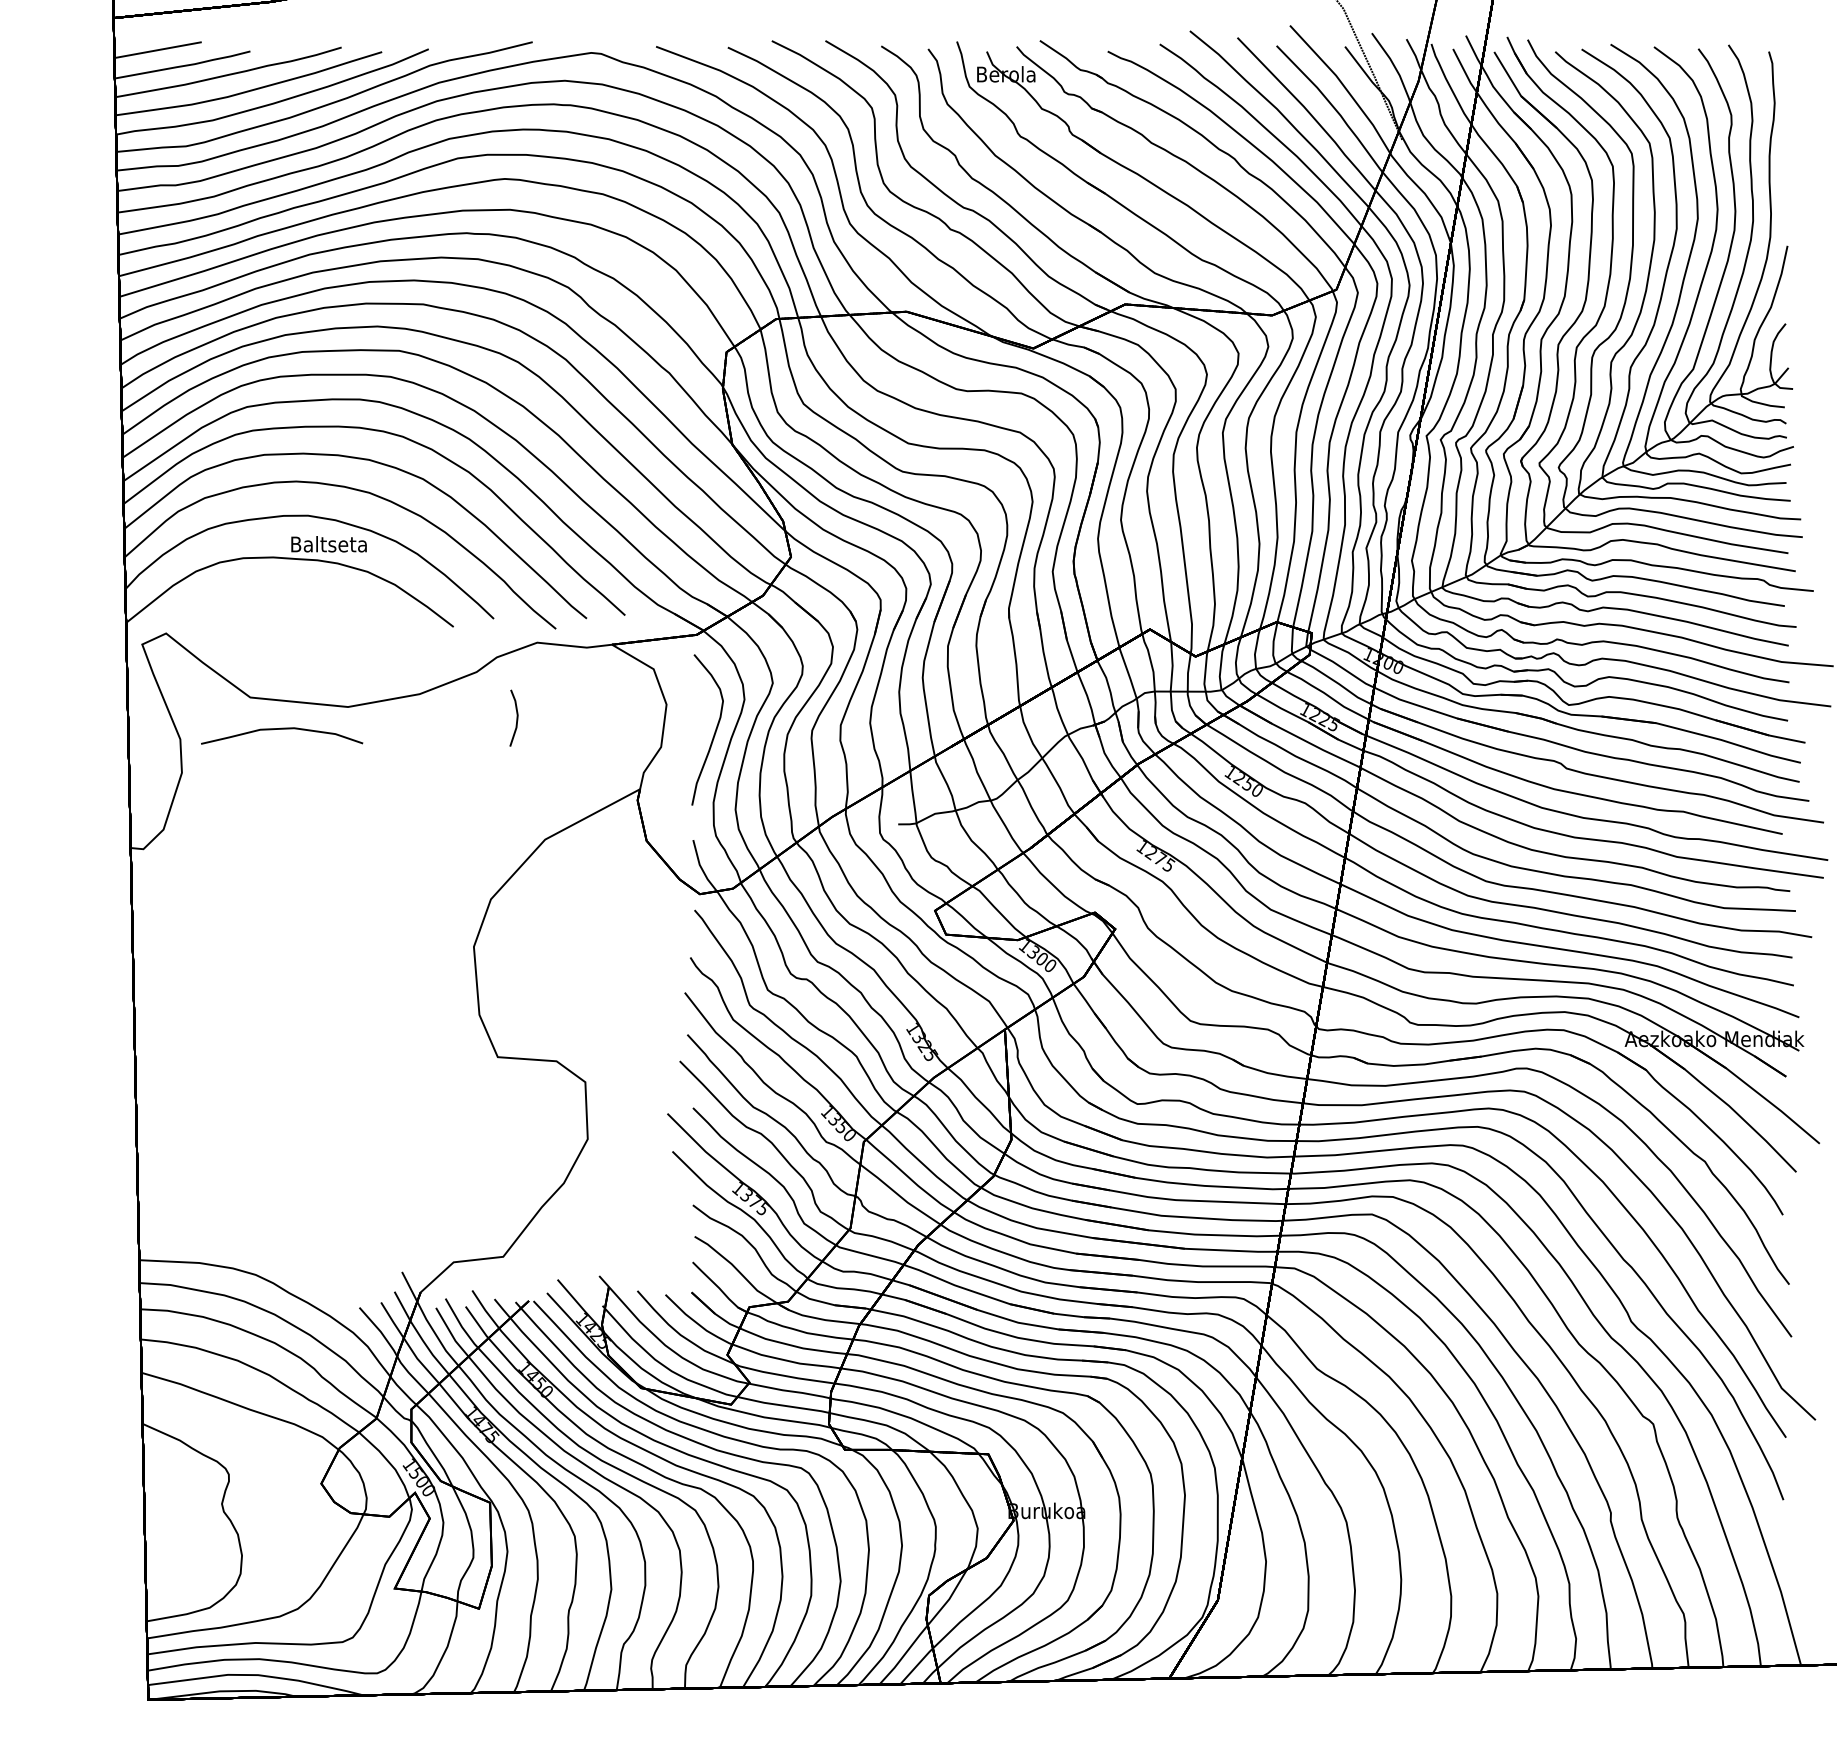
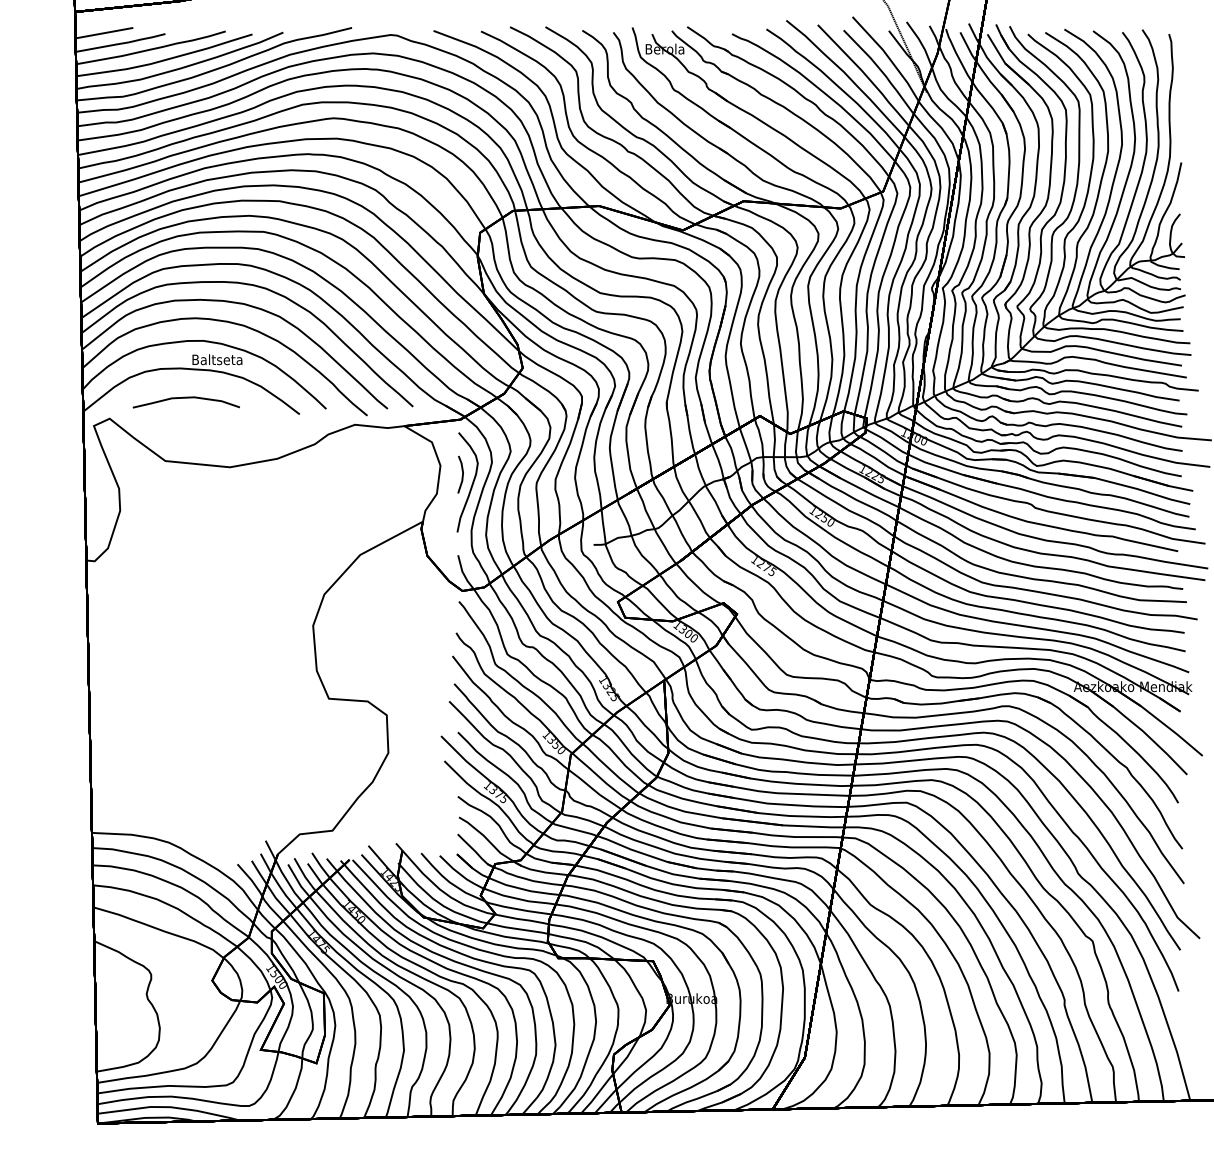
line: (516, 717) -> (462, 474), moved
curve: (280, 729) -> (185, 398), moved

